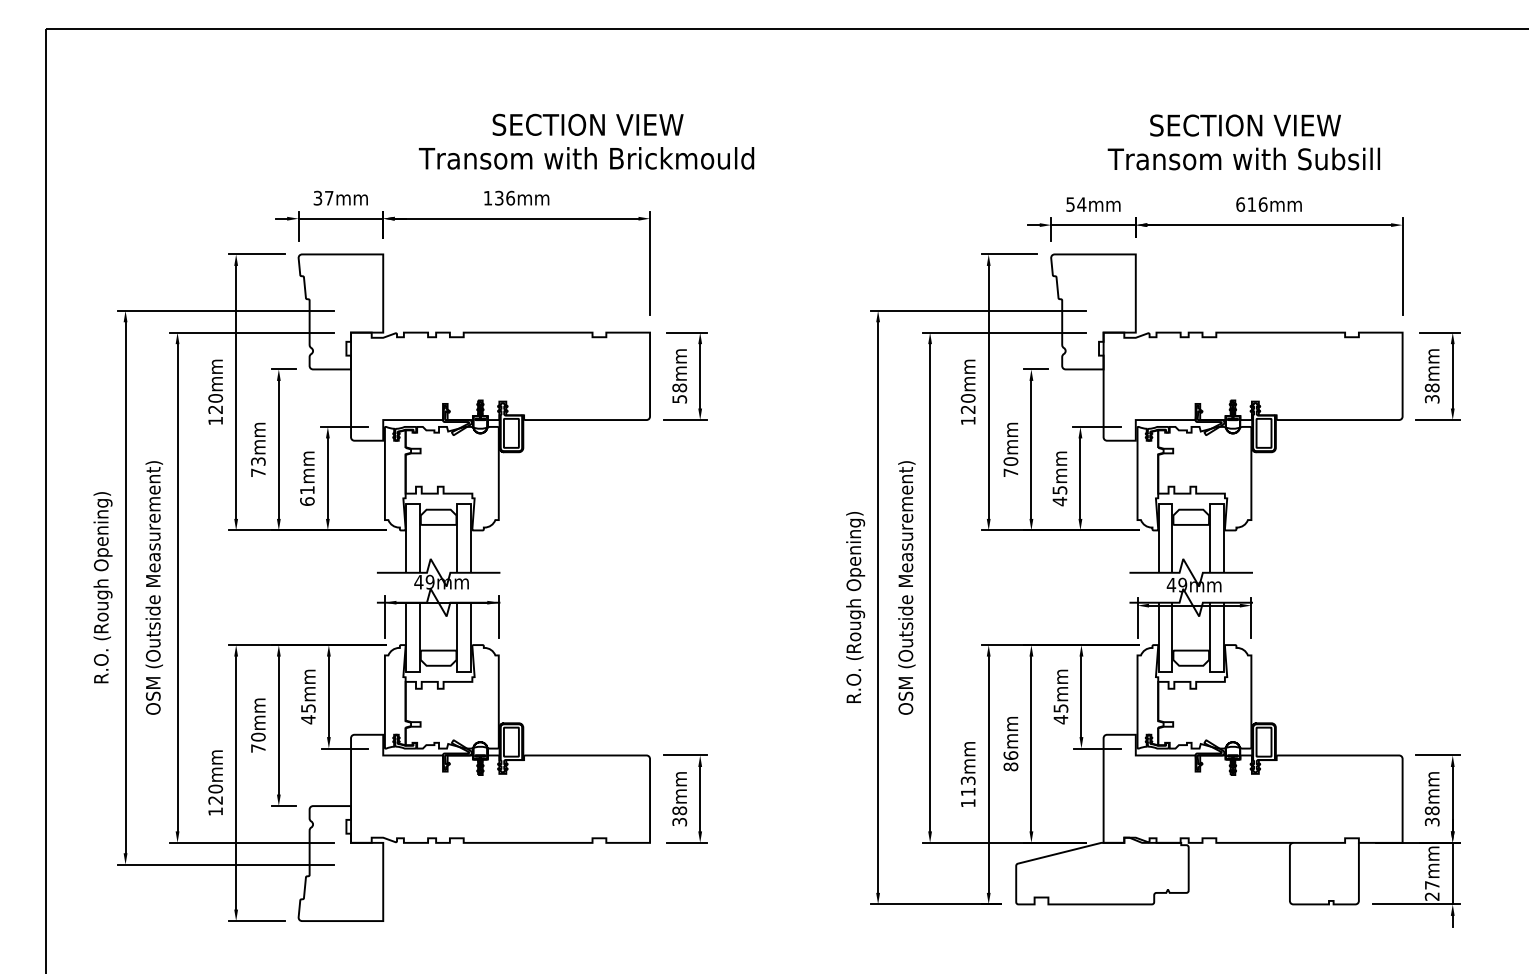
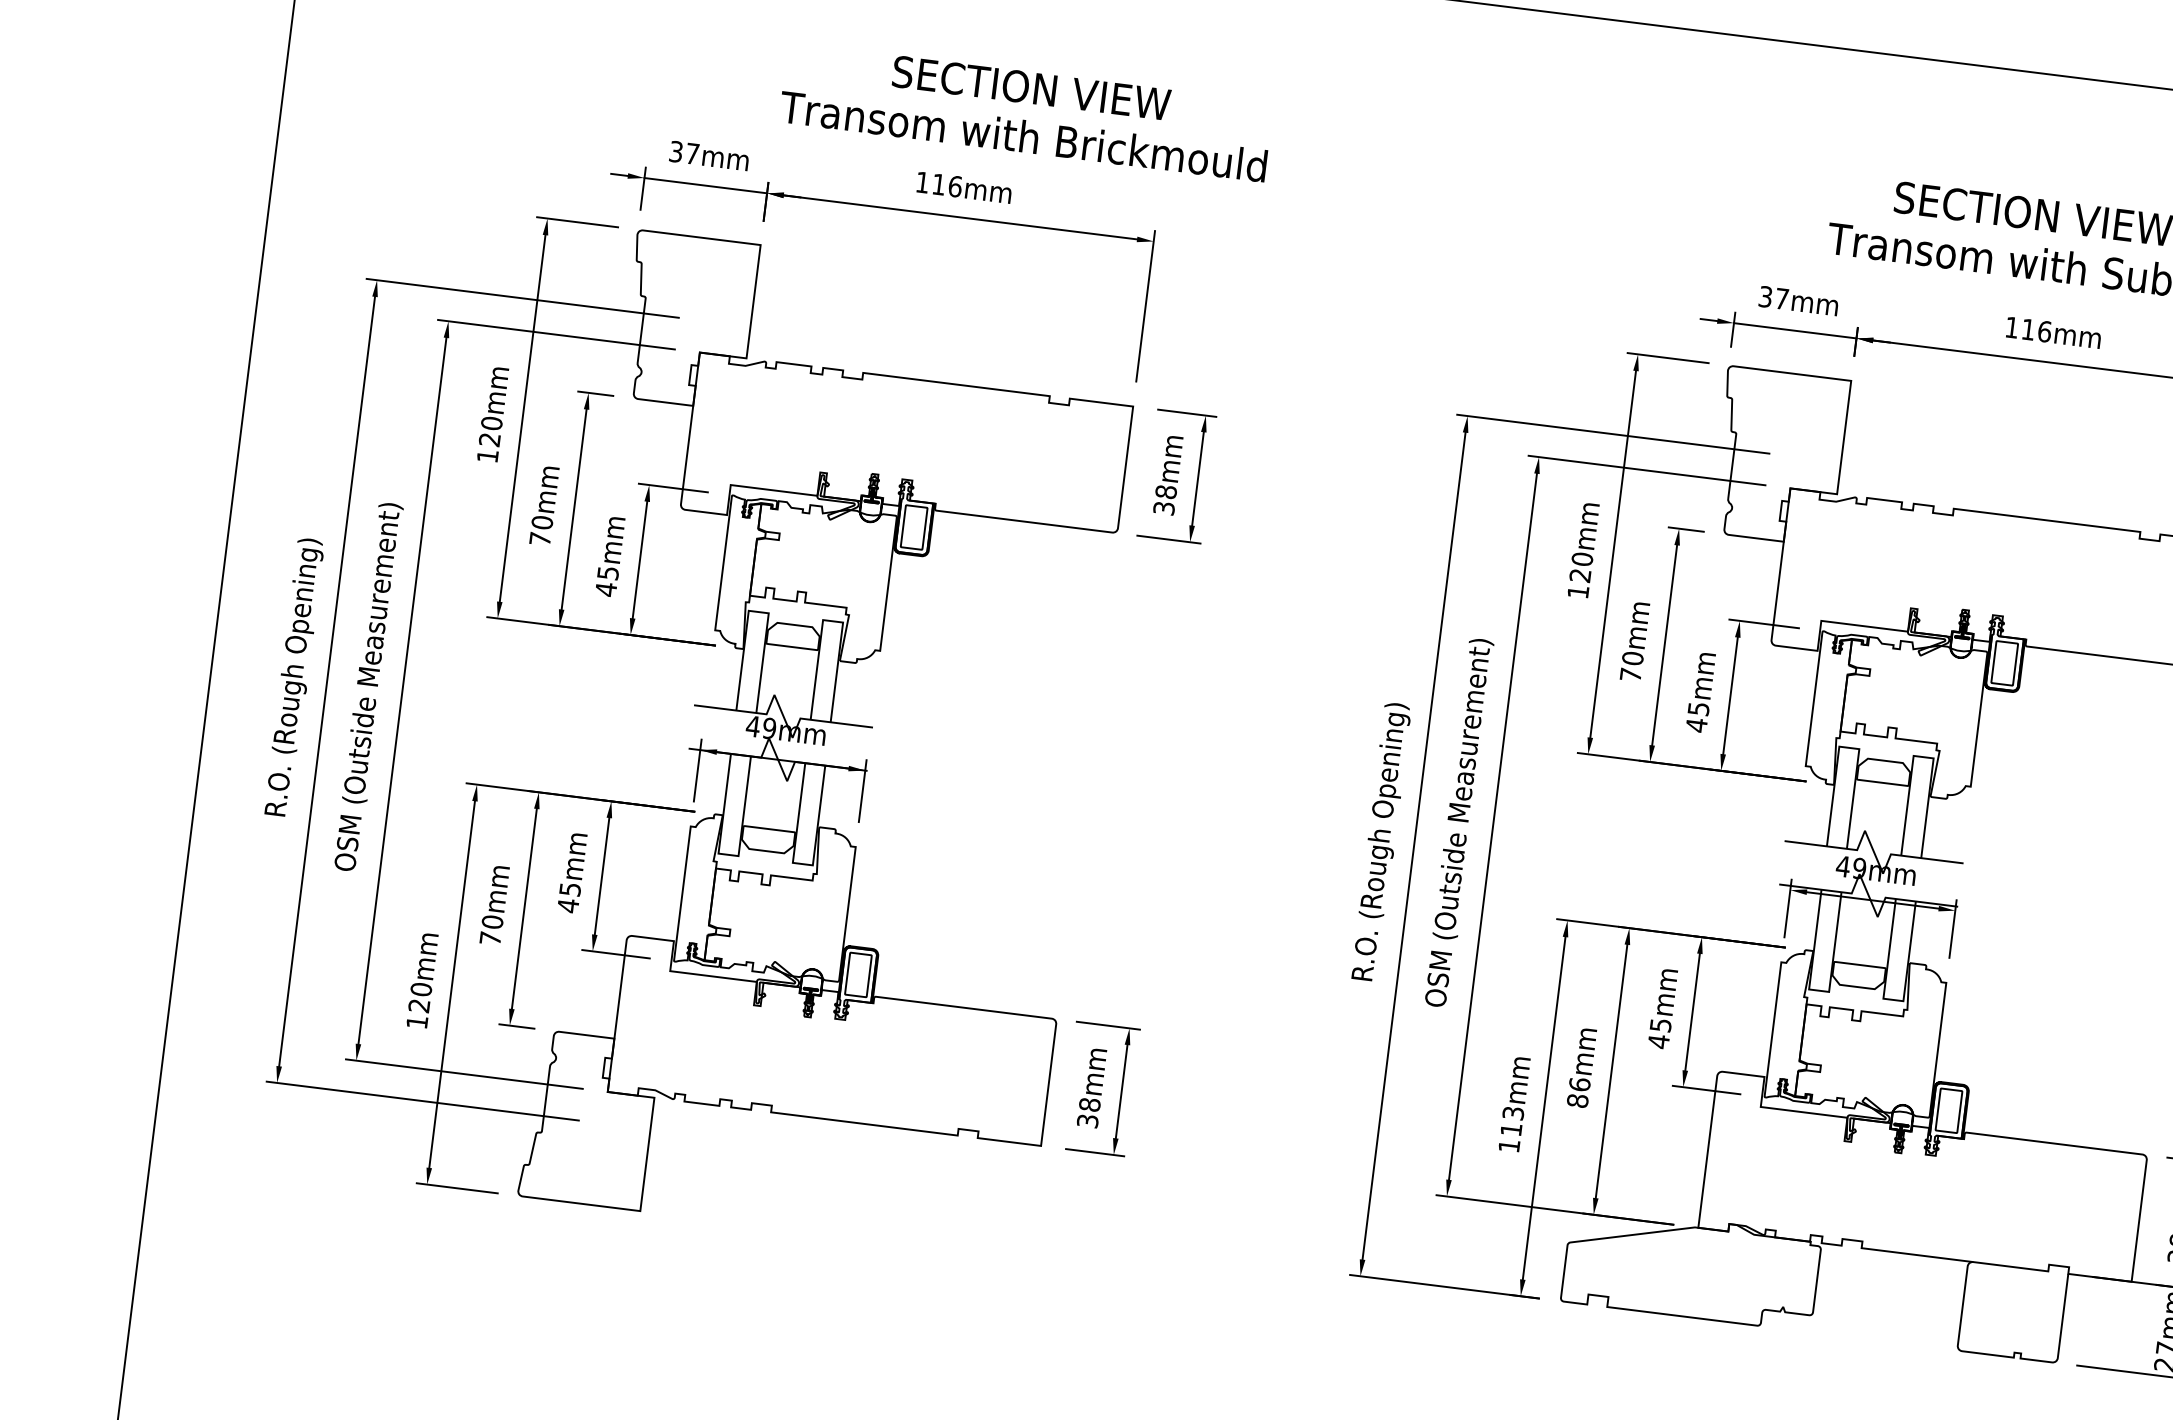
text: (586, 141) -> (1026, 111), moved
text: (499, 197) -> (939, 183), 136mm -> 116mm
text: (1076, 204) -> (1774, 297), 54mm -> 37mm
text: (1240, 204) -> (2011, 327), 616mm -> 116mm
text: (678, 399) -> (1162, 508), 58mm -> 38mm
text: (258, 461) -> (542, 522), 73mm -> 70mm
text: (307, 496) -> (607, 582), 61mm -> 45mm

